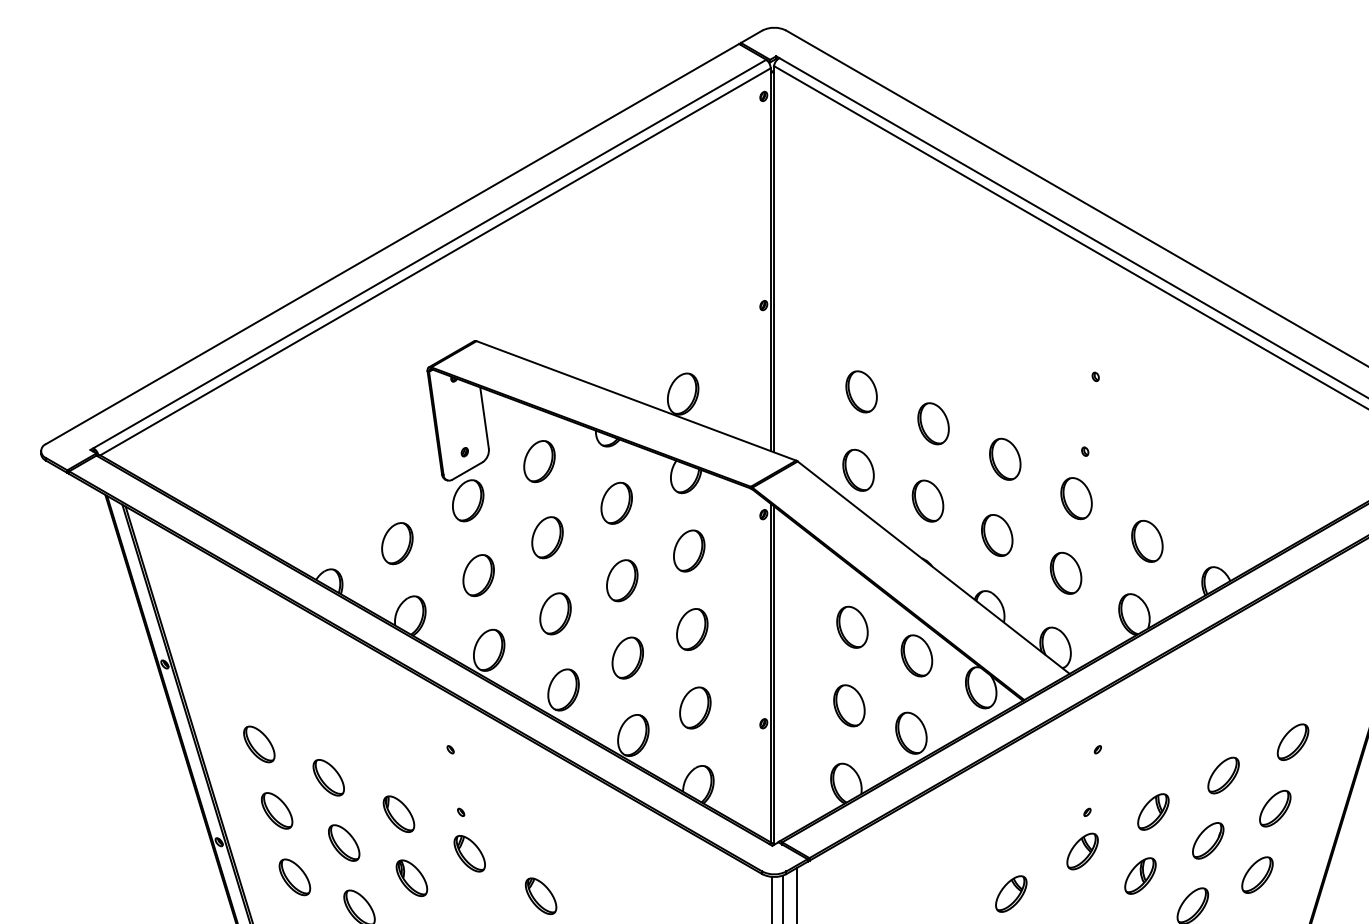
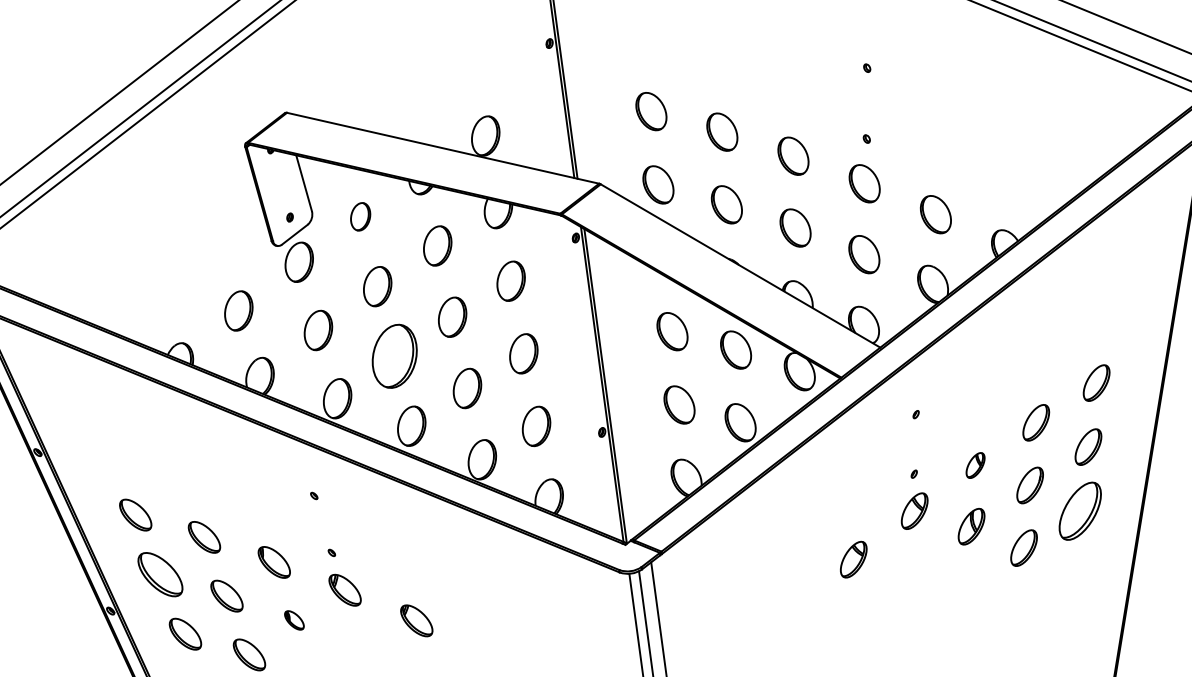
part: (539, 461) -> (360, 216), size x0.7
part: (555, 613) -> (394, 356), size x1.6
part: (277, 810) -> (160, 574), size x1.4
part: (1153, 811) -> (975, 465), size x0.7
part: (1257, 874) -> (1080, 510), size x1.6
part: (411, 878) -> (294, 620), size x0.6

